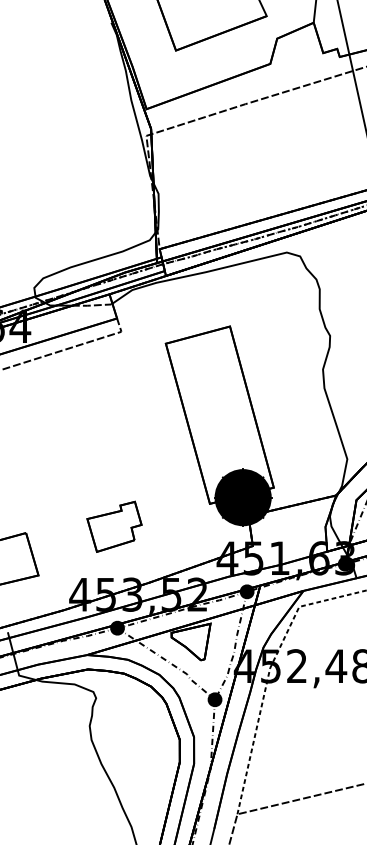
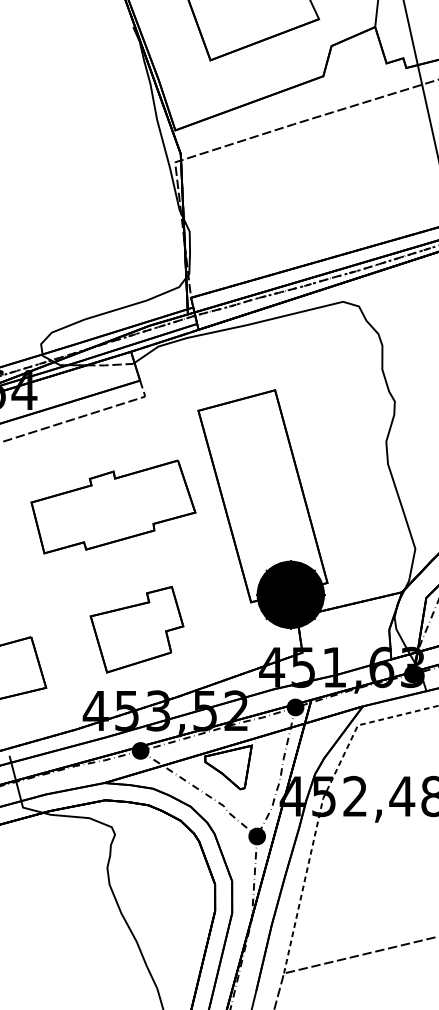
part: (94, 423) -> (113, 506), added
part: (114, 526) -> (137, 629), size x1.43

